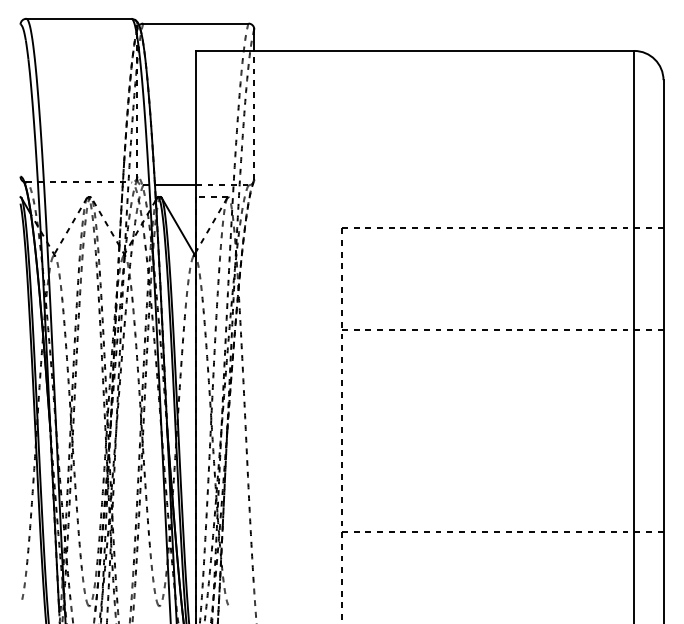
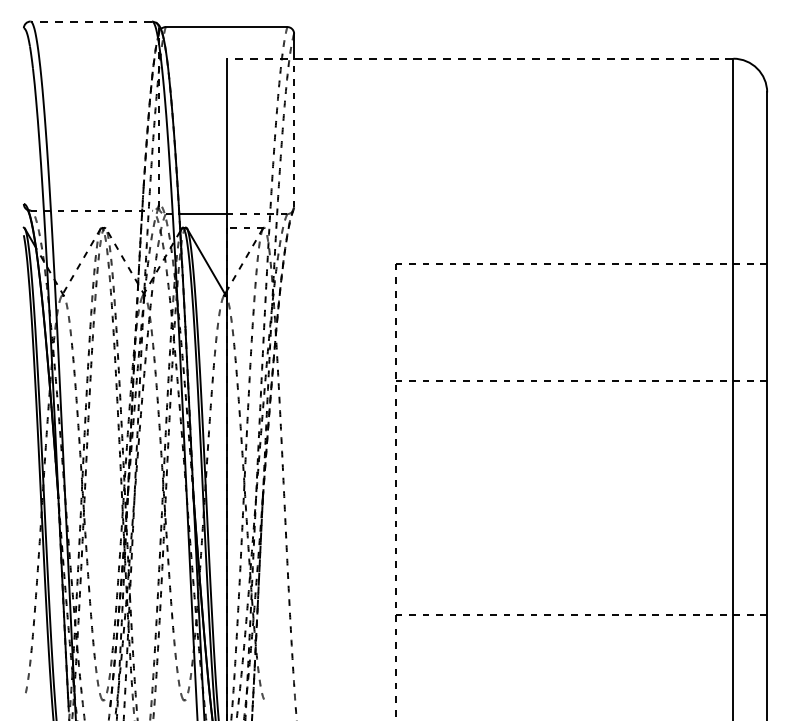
line: (78, 18) -> (90, 21), solid -> dashed
line: (414, 50) -> (479, 58), solid -> dashed

